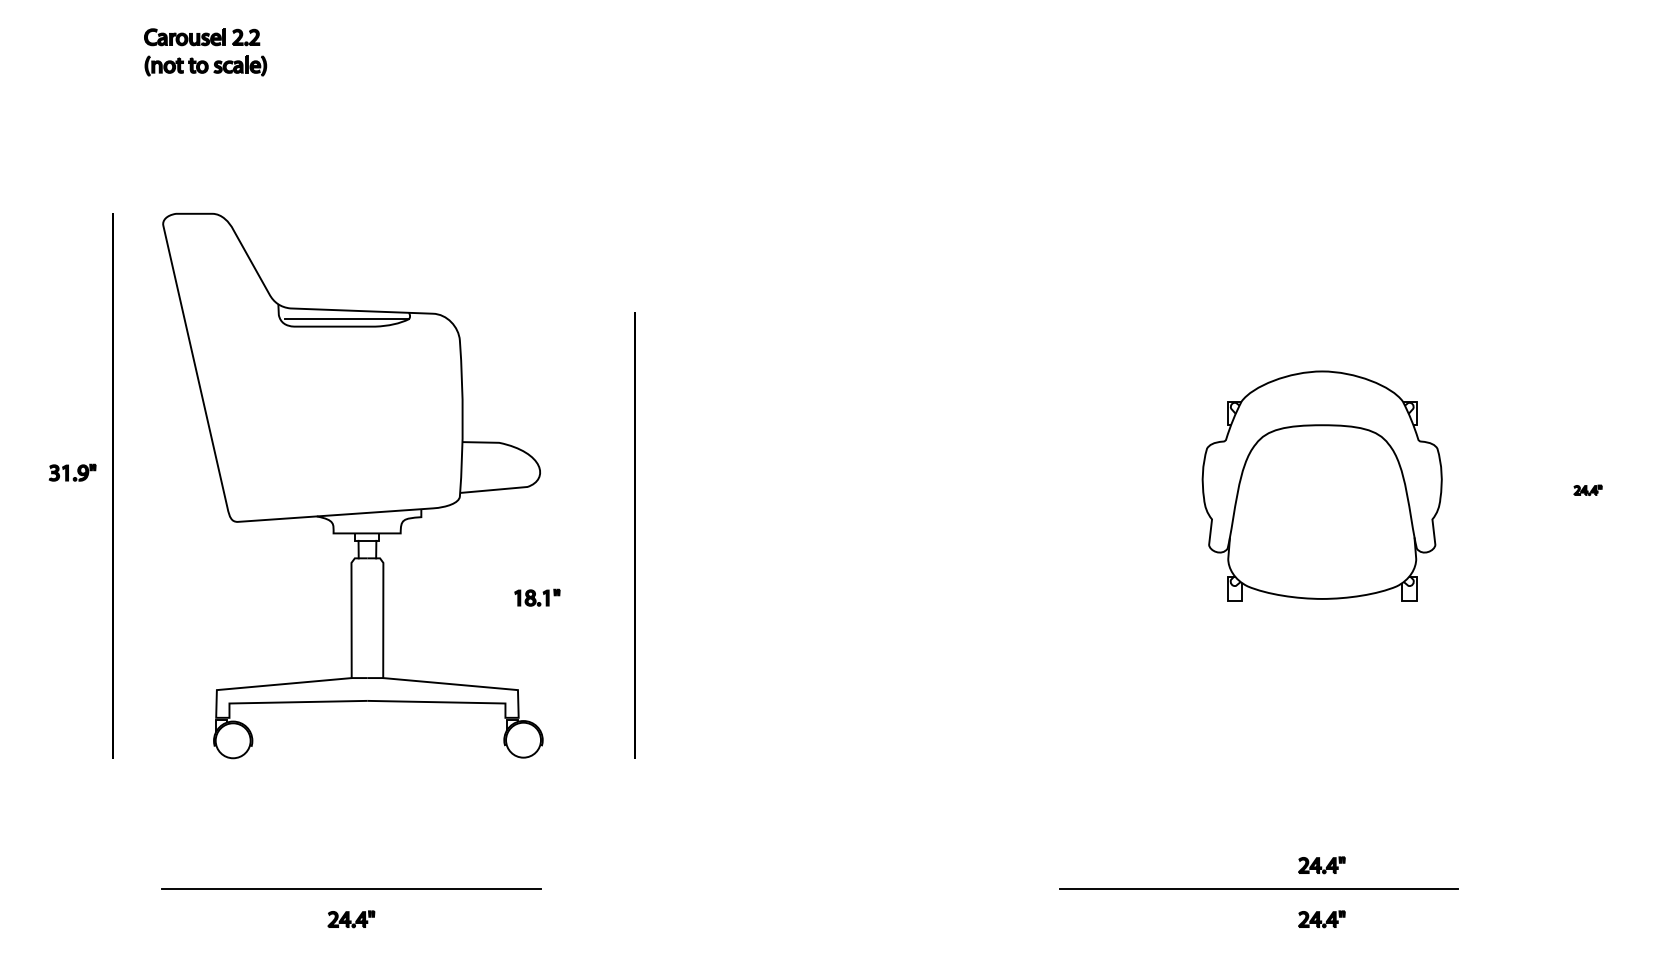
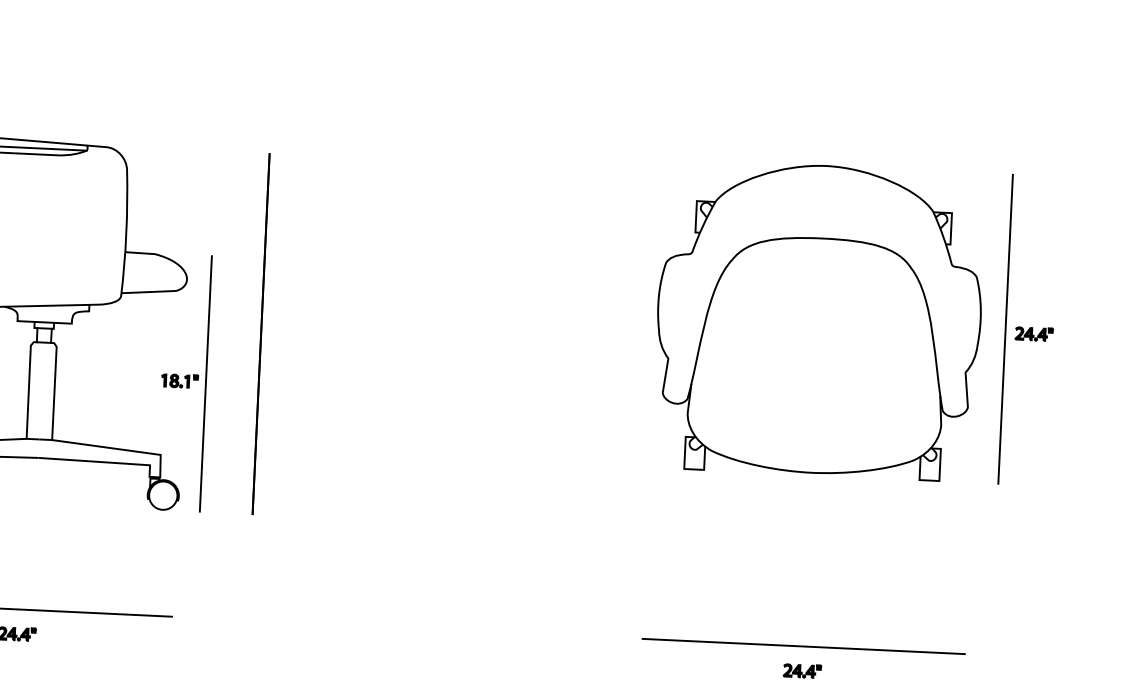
part: (1322, 485) -> (819, 320), size x1.67
line: (1552, 485) -> (1005, 328), added
part: (1587, 490) -> (1033, 334), size x1.67
line: (569, 599) -> (205, 383), added
part: (1321, 865) -> (804, 627), removed
line: (1258, 888) -> (803, 646), moved

